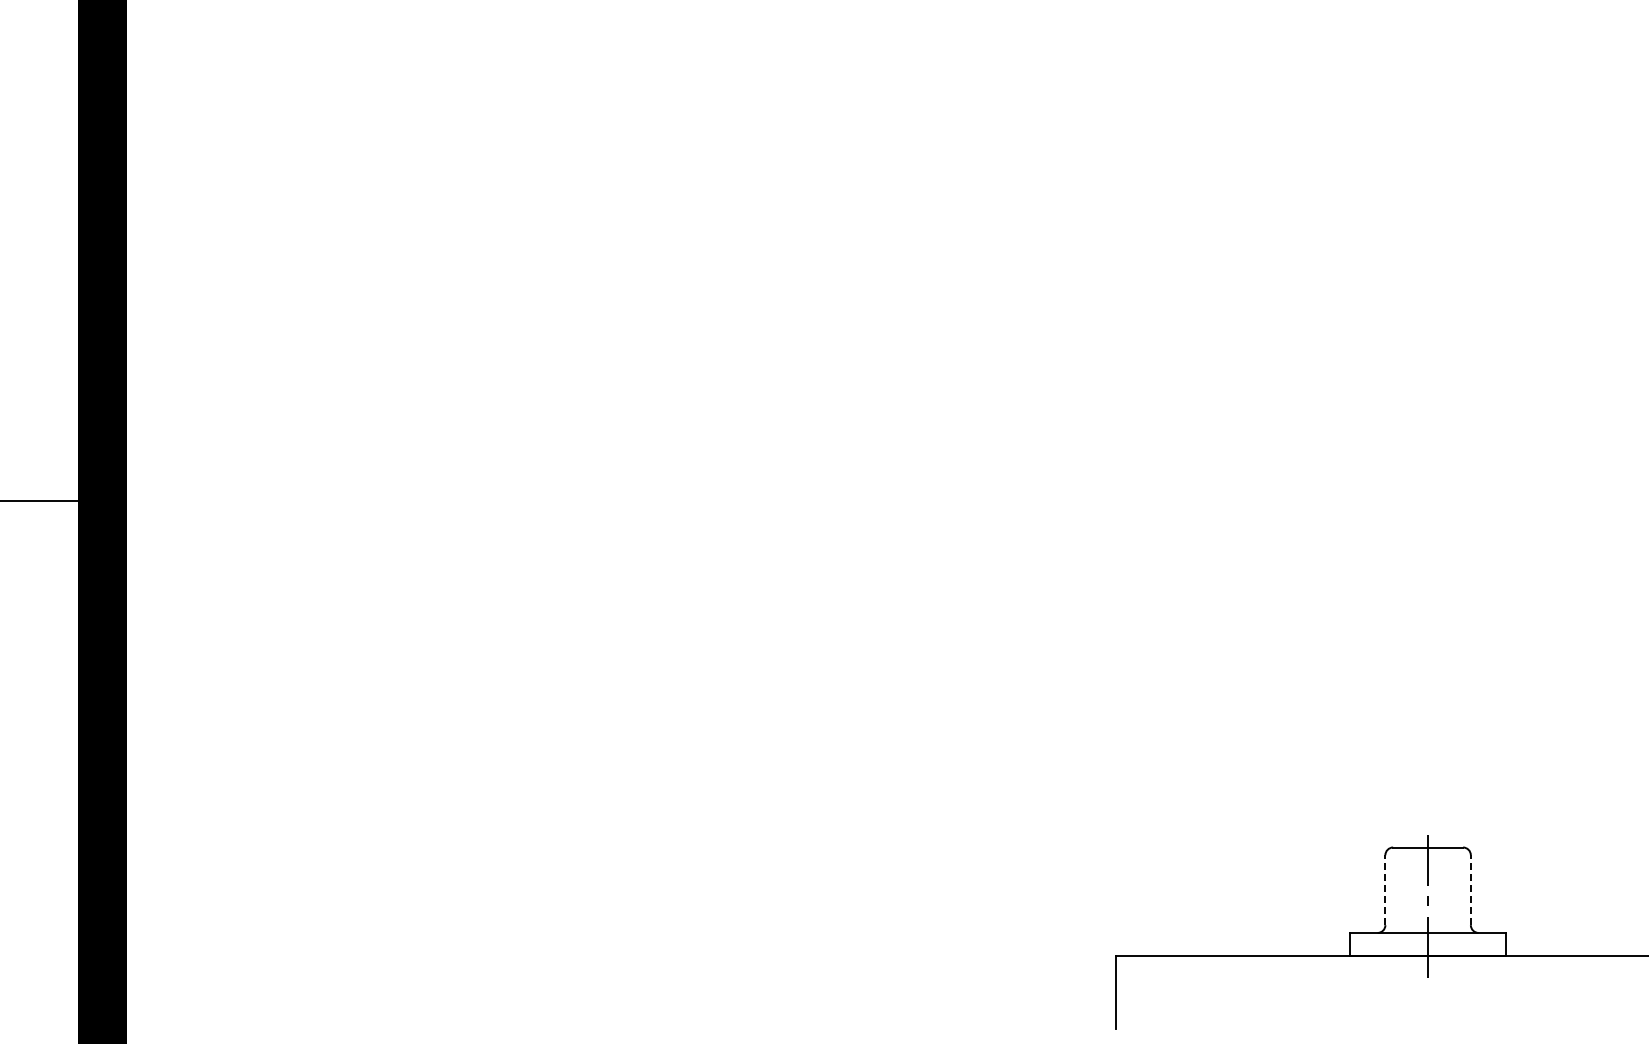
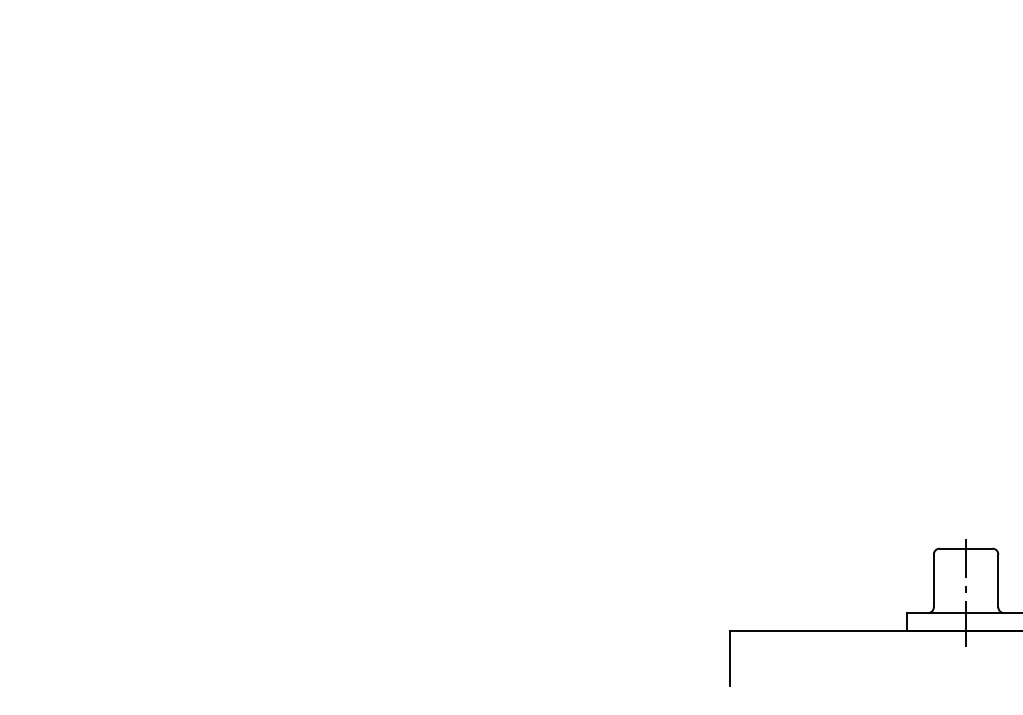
line: (1385, 890) -> (933, 581), dashed -> solid
line: (1470, 890) -> (998, 581), dashed -> solid

